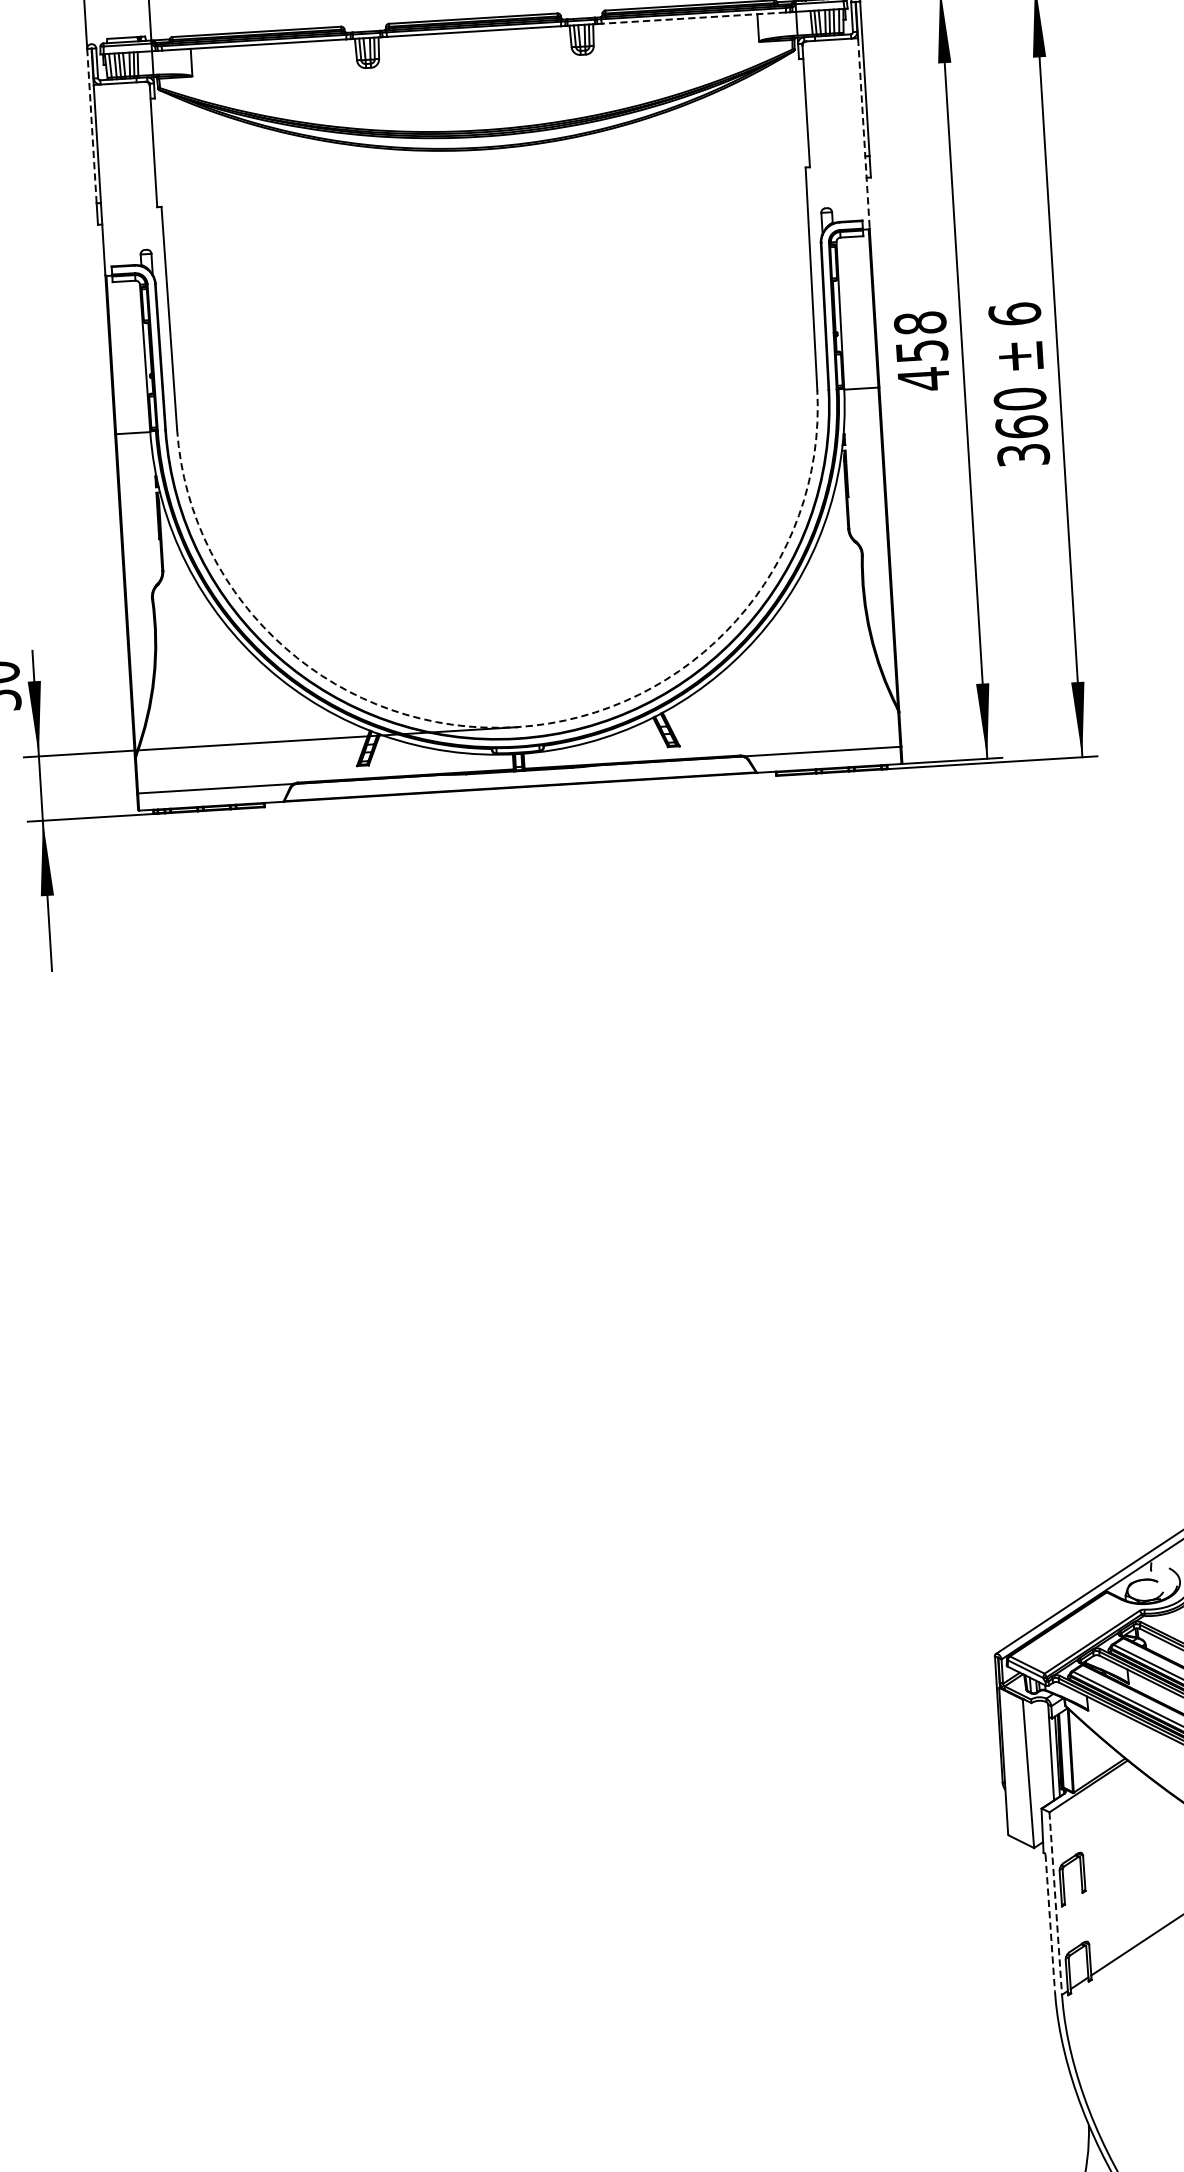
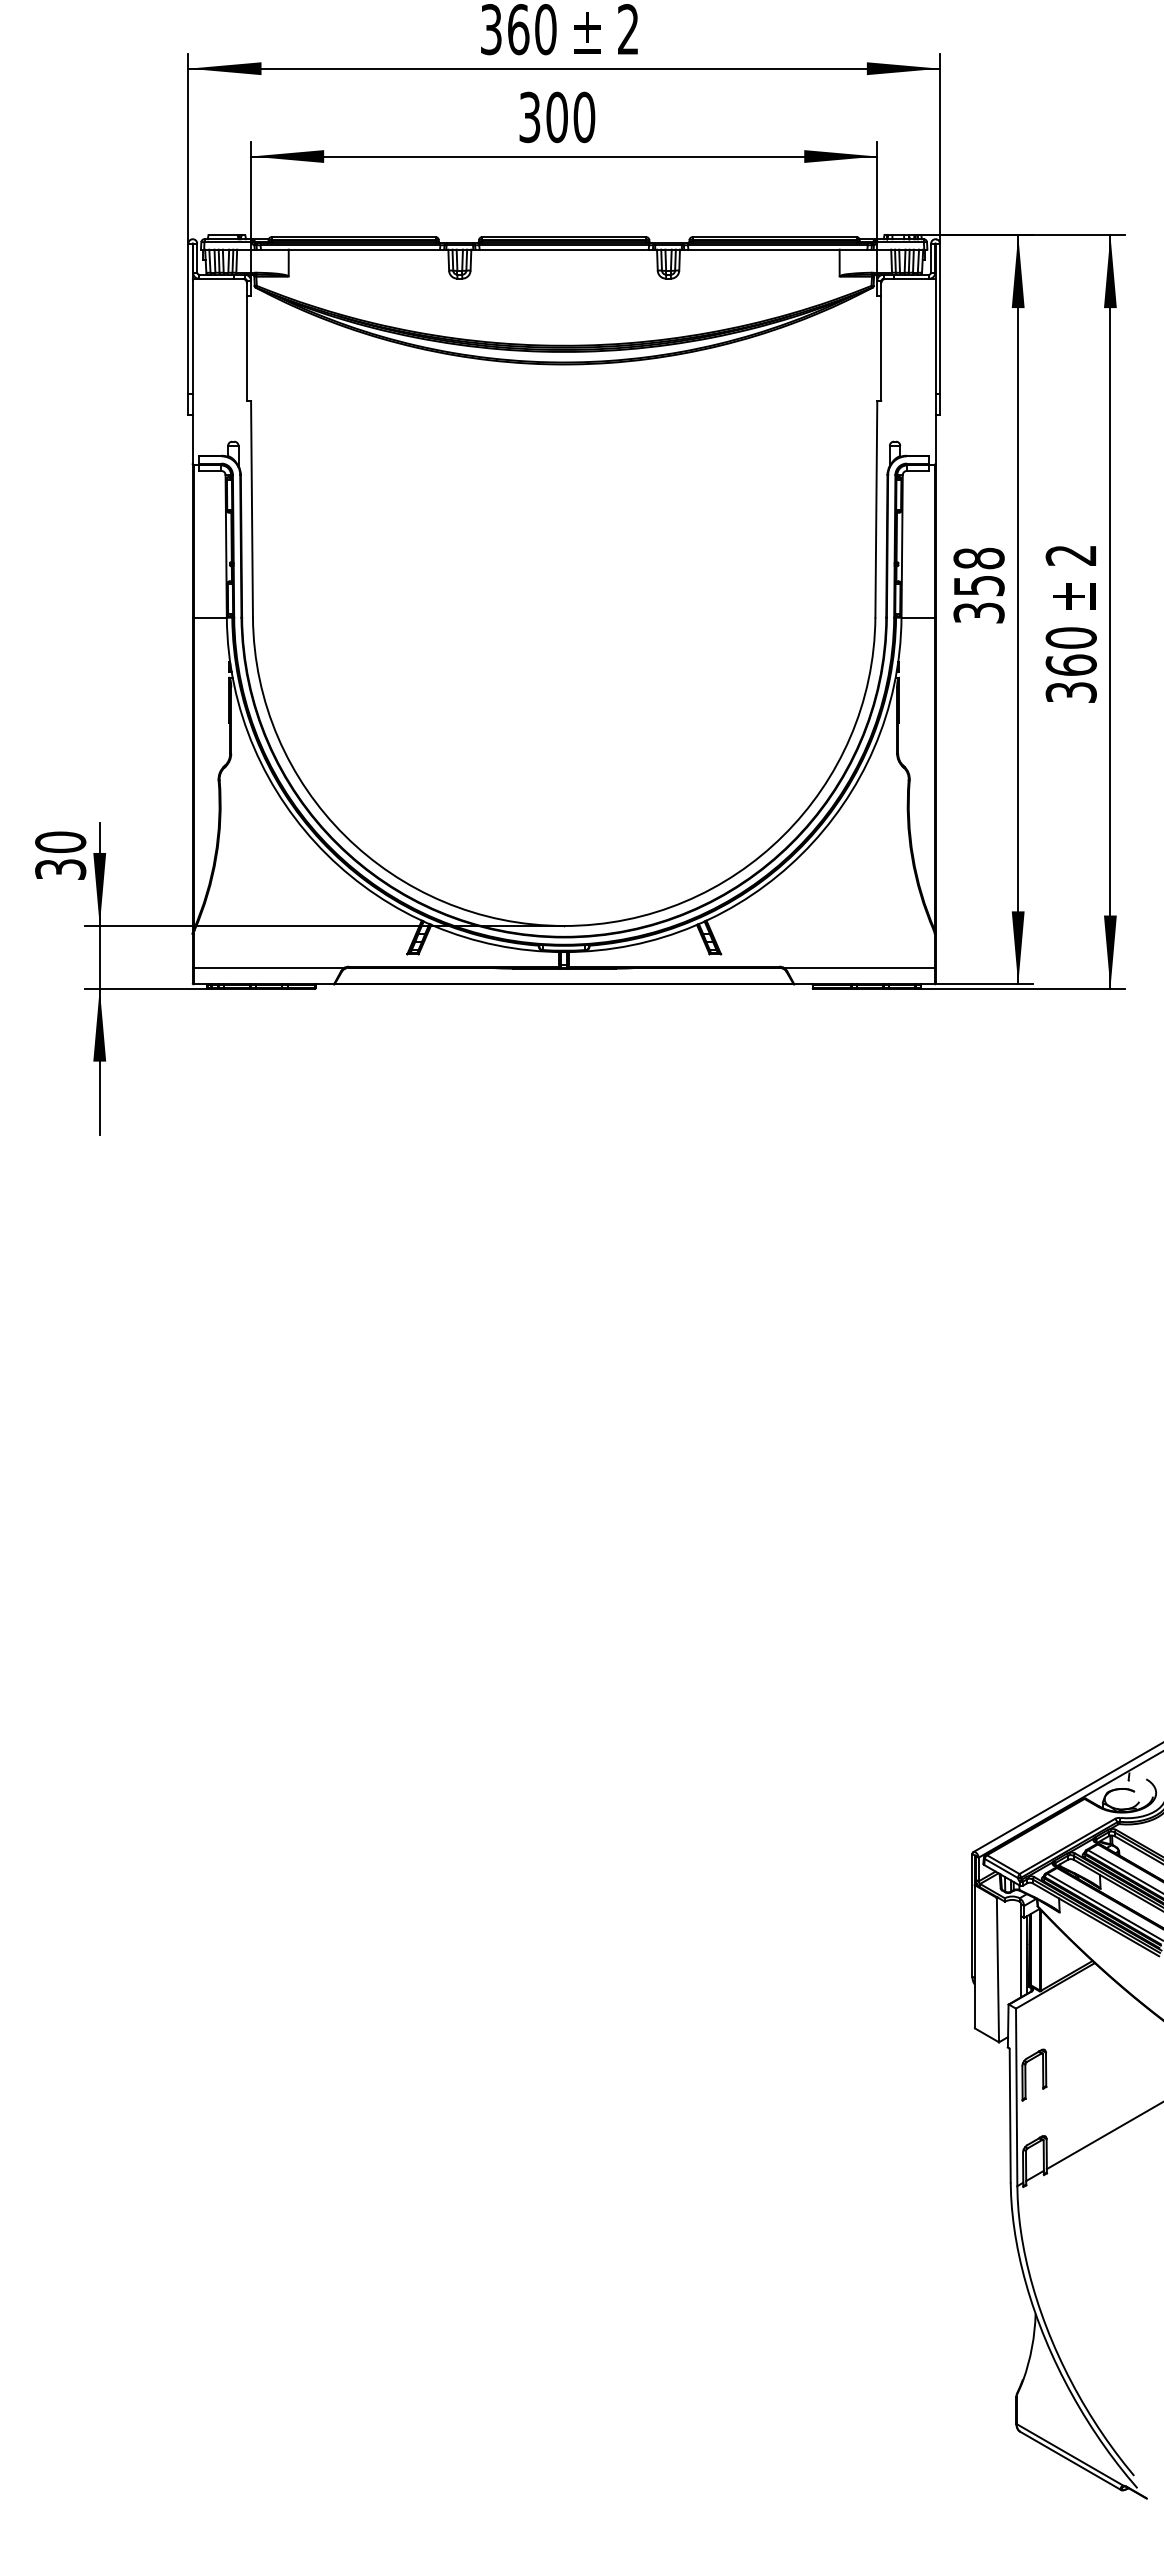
line: (693, 17) -> (777, 249), dashed -> solid
line: (92, 127) -> (188, 319), dashed -> solid
line: (863, 134) -> (935, 372), dashed -> solid
text: (1014, 314) -> (1070, 555), 6 -> 2
text: (923, 378) -> (978, 612), 458 -> 358
arc: (516, 726) -> (564, 925), dashed -> solid
line: (1055, 1903) -> (1016, 2097), dashed -> solid
line: (1050, 1922) -> (1010, 2115), dashed -> solid

